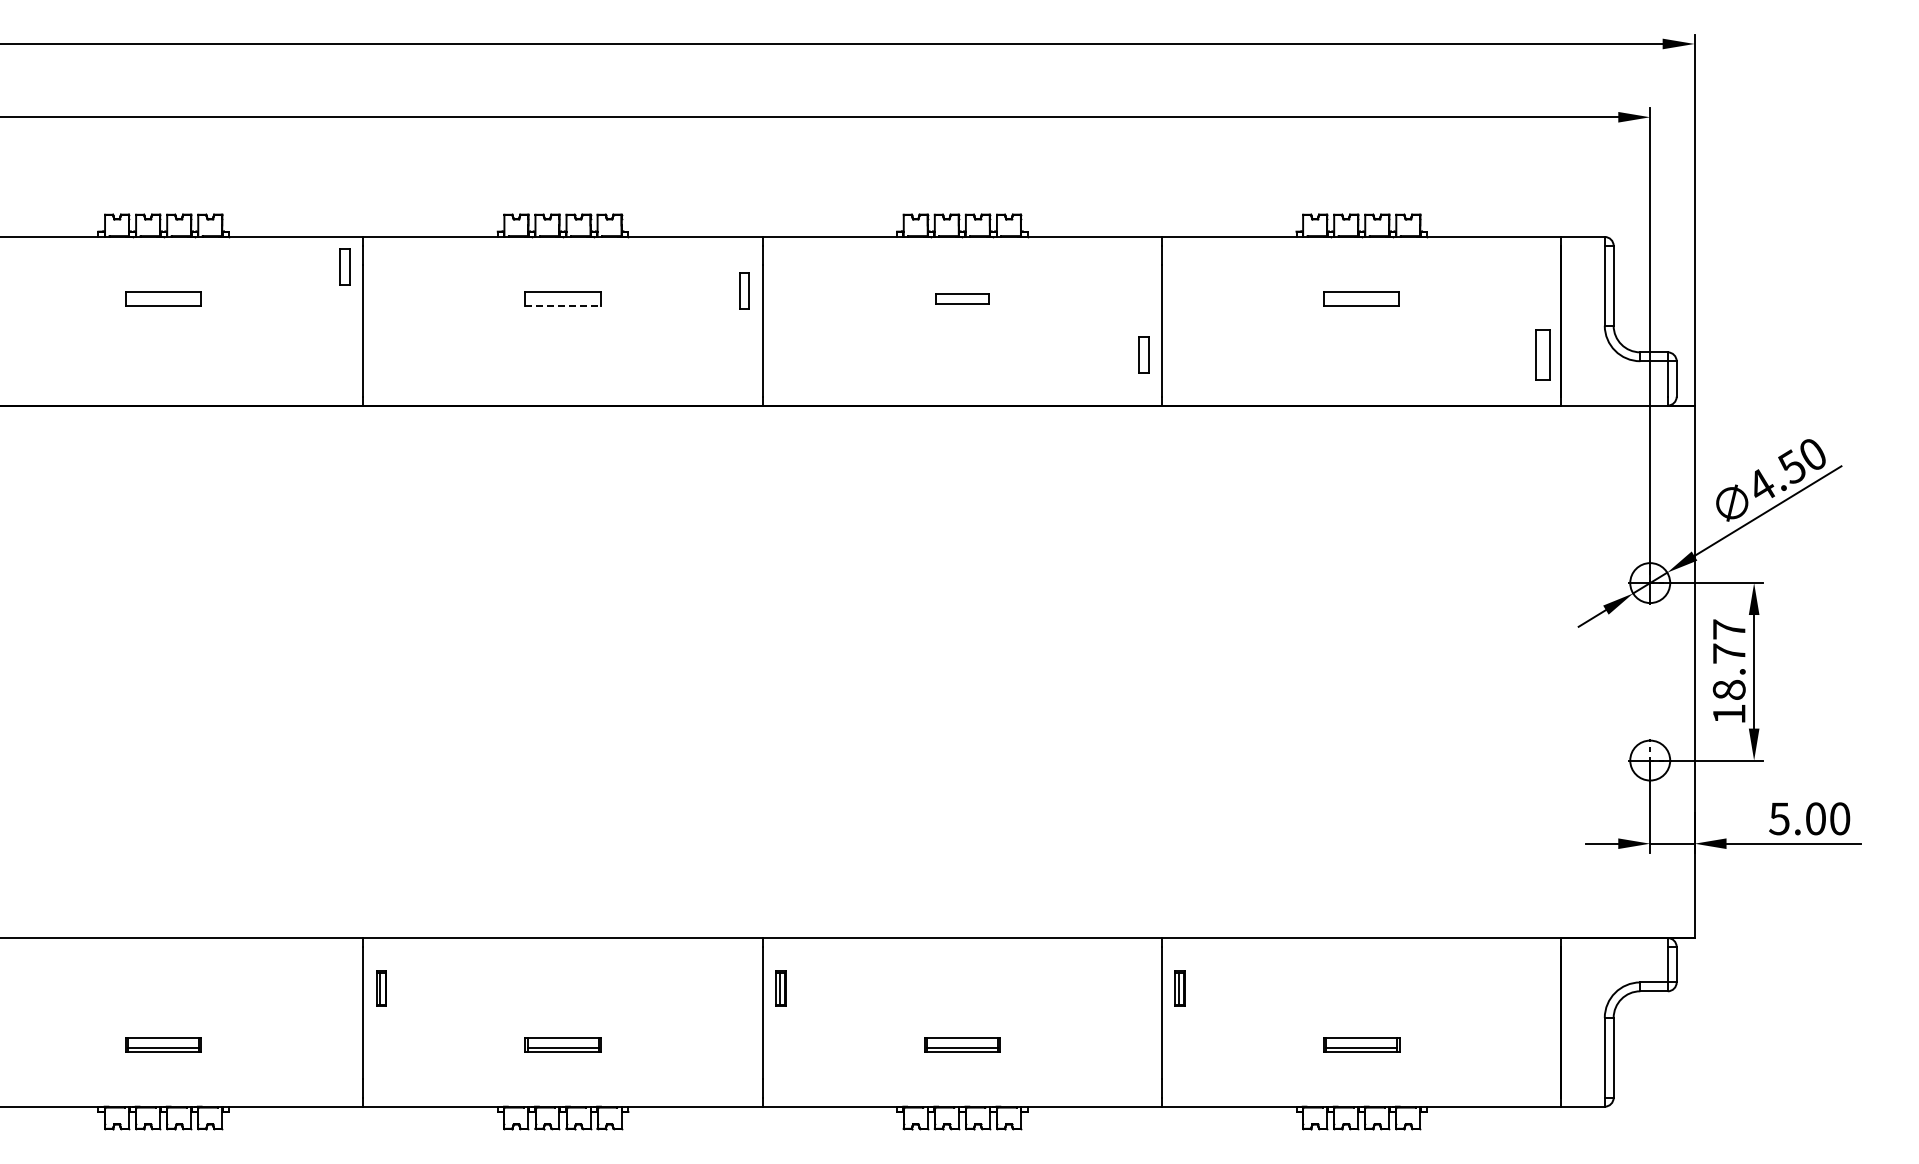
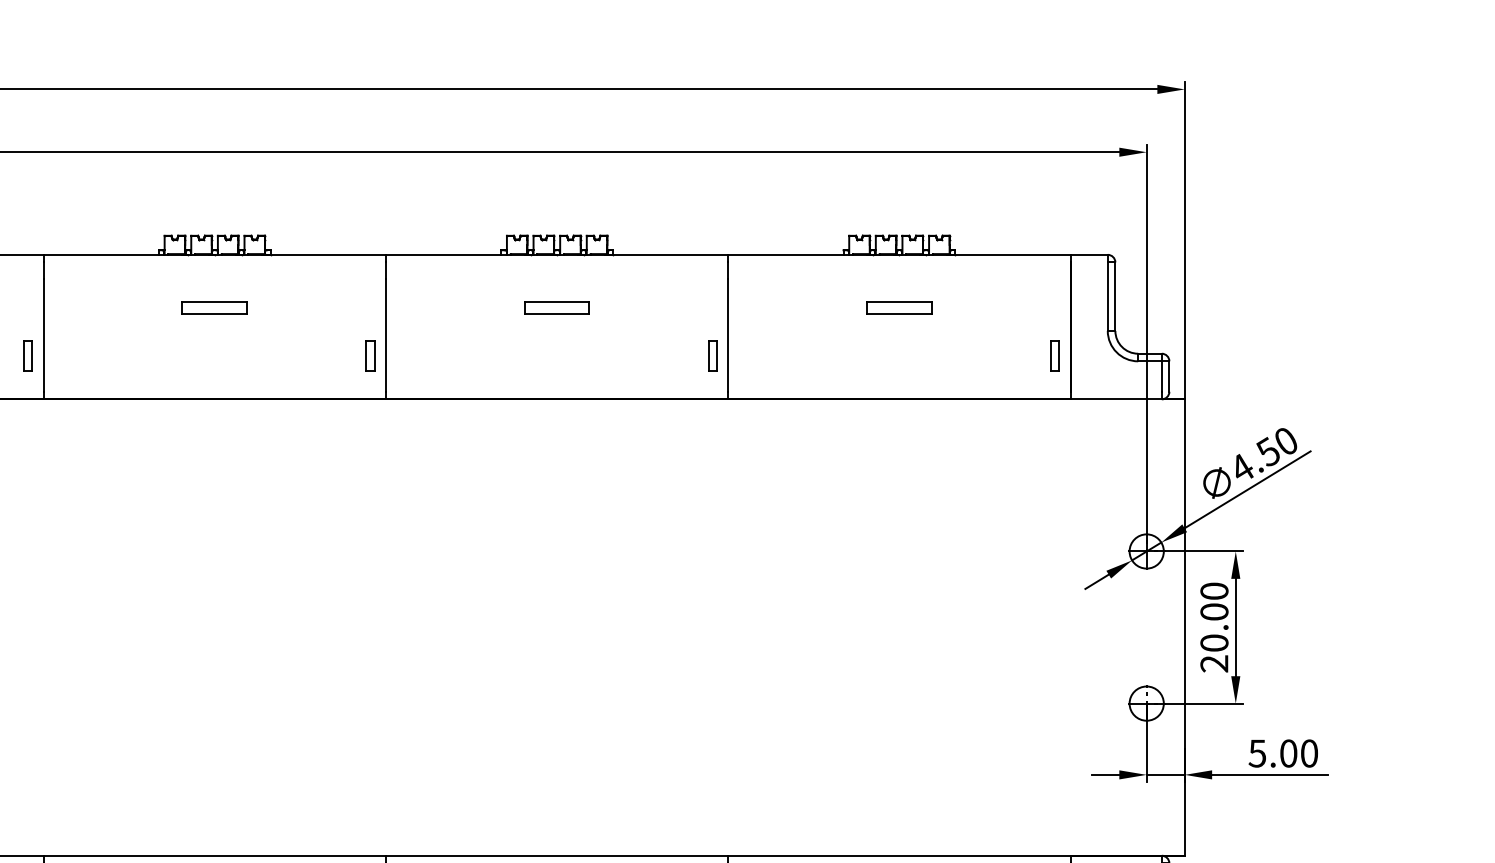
part: (344, 266) -> (27, 355), moved
part: (744, 290) -> (370, 355), moved
part: (962, 298) -> (557, 307), size x1.43
line: (562, 305) -> (214, 313), dashed -> solid
part: (1542, 354) -> (1054, 355), size x0.71
text: (1728, 671) -> (1213, 627), 18.77 -> 20.00

